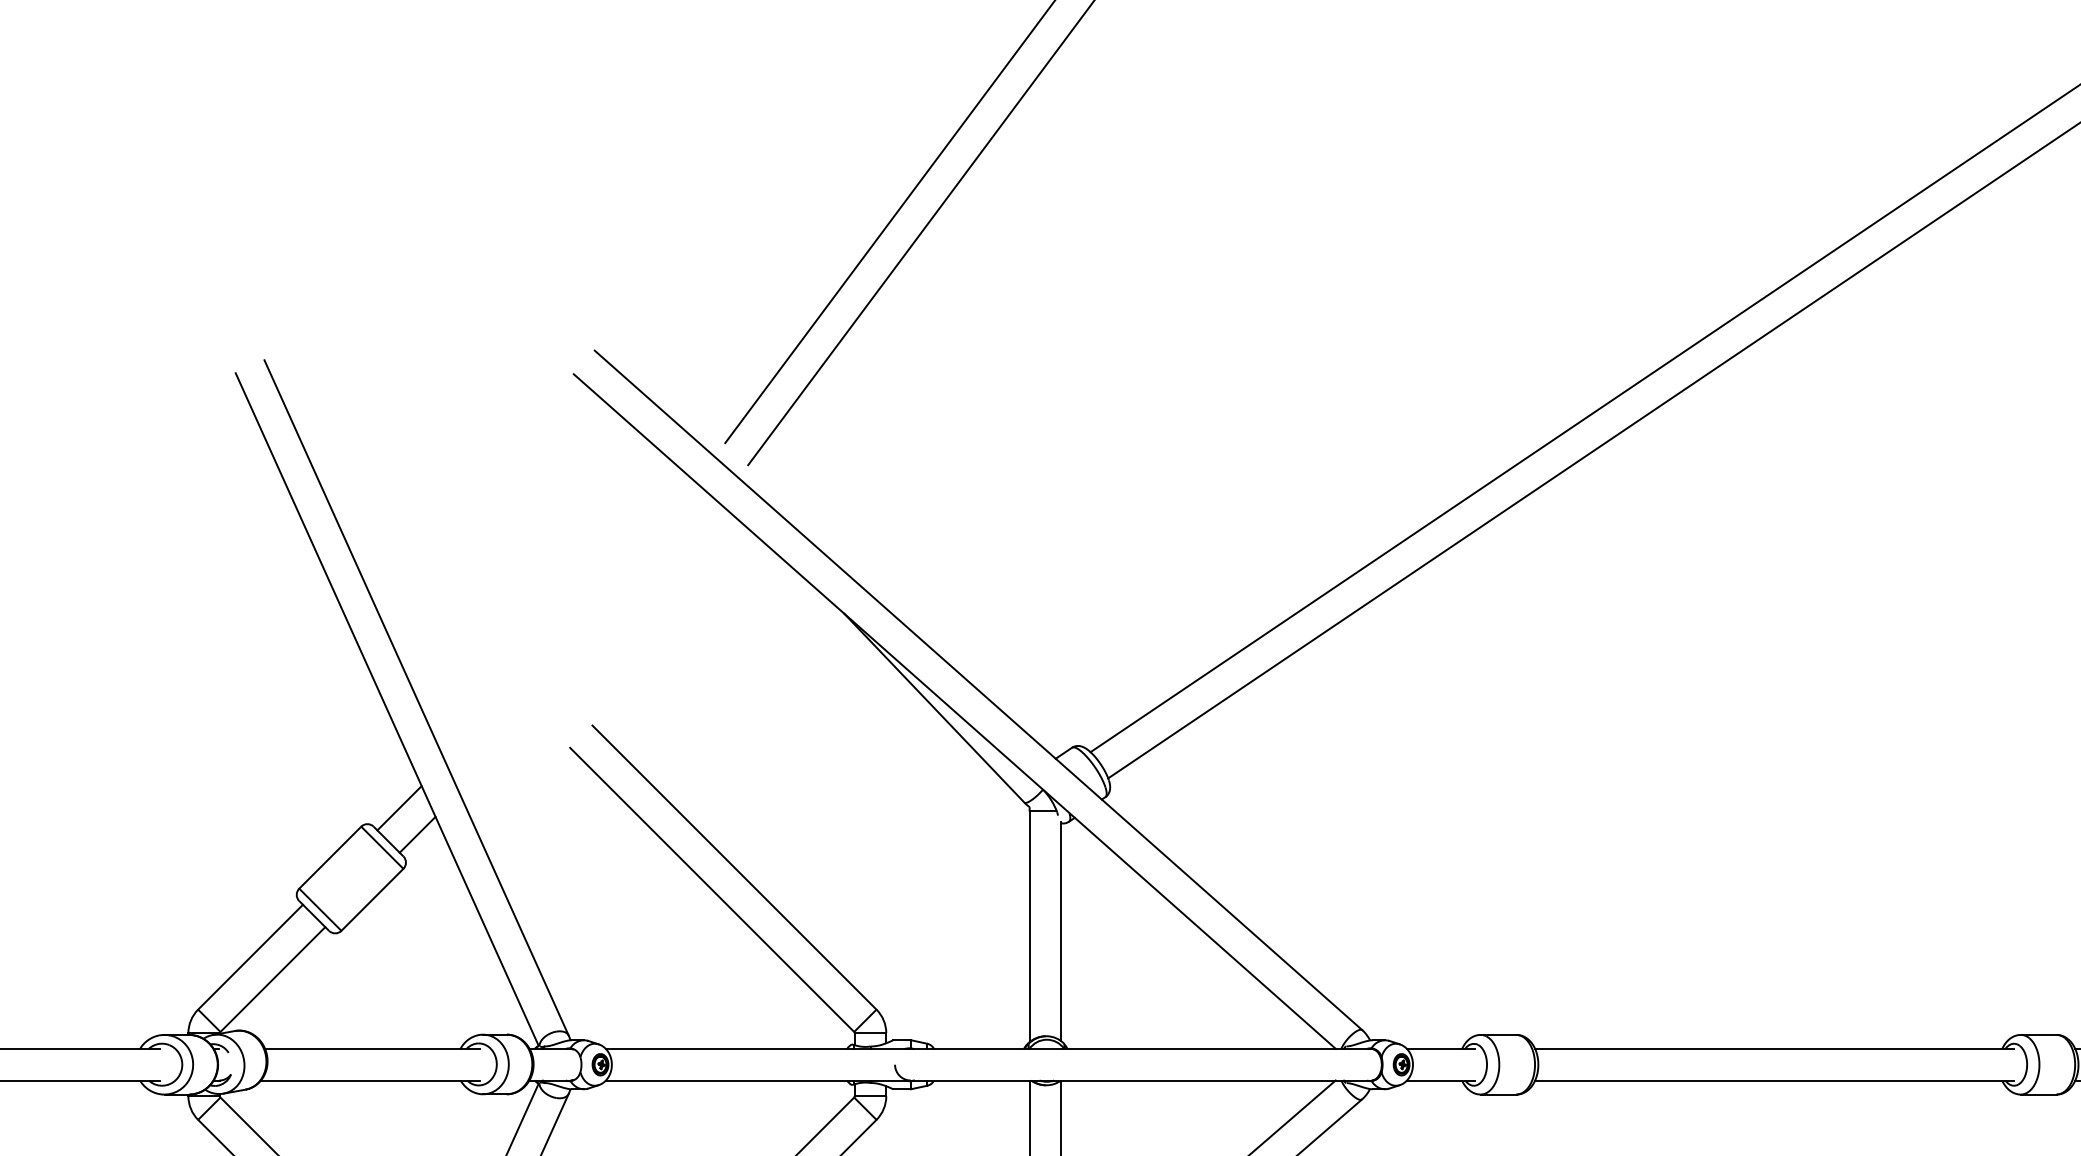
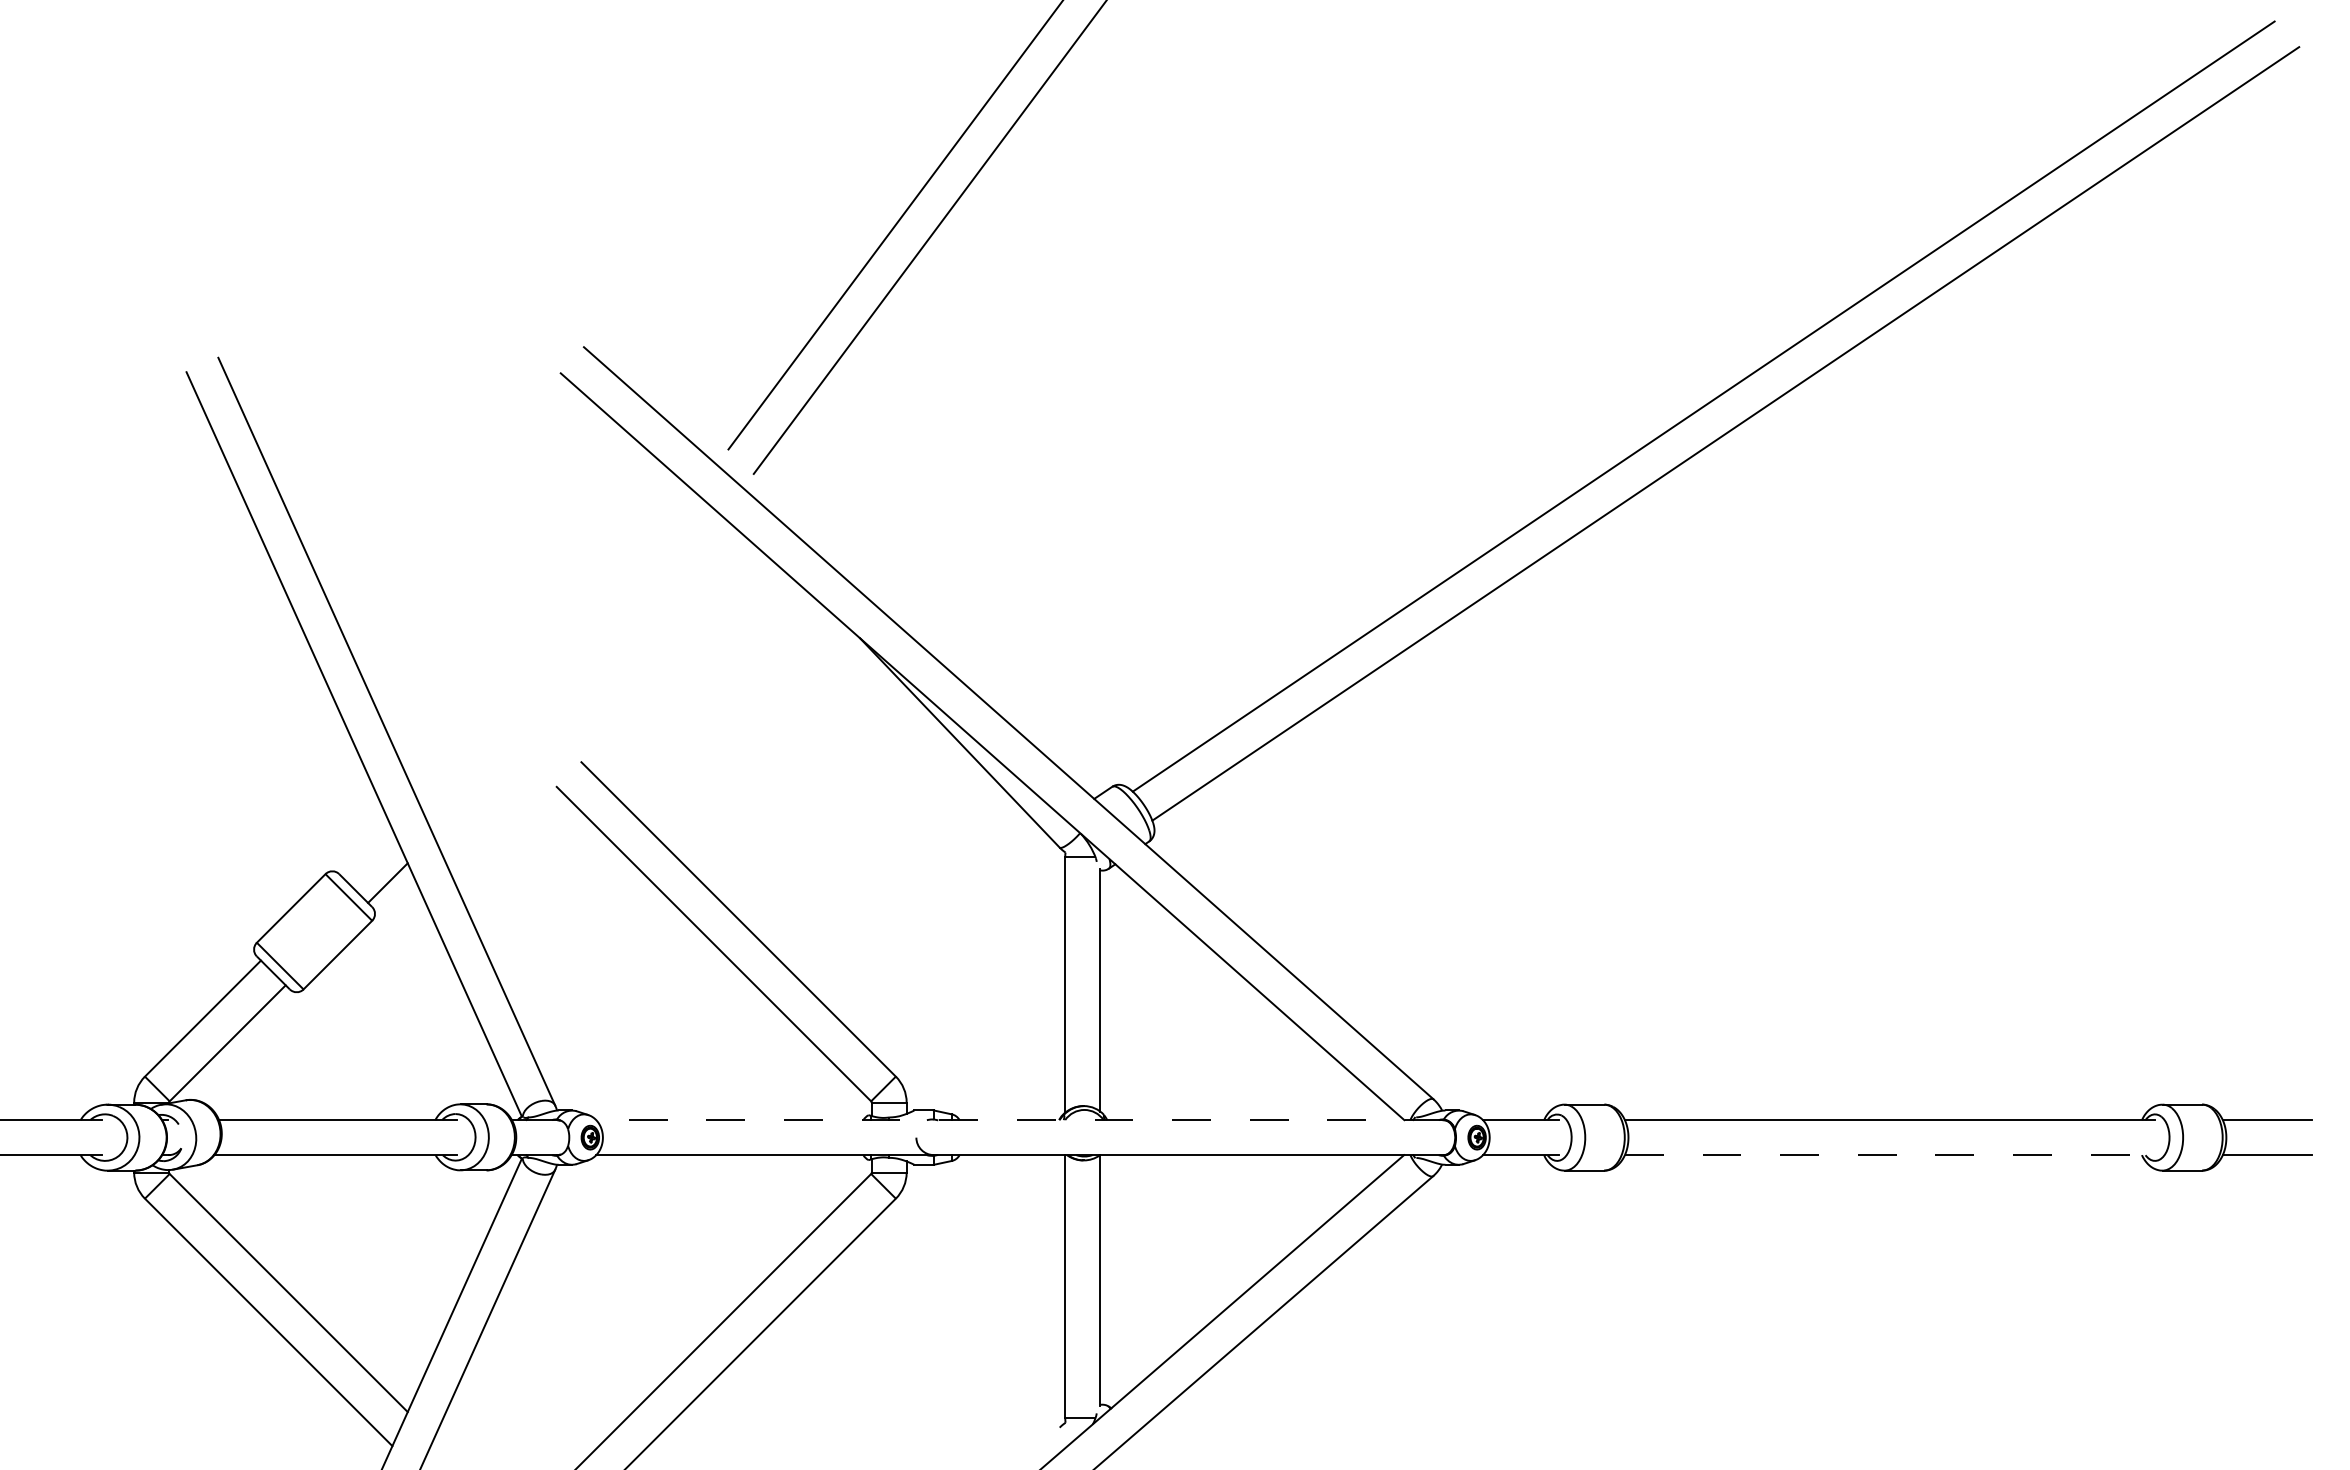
line: (399, 808) -> (367, 853), removed
line: (989, 1049) -> (1020, 1120), solid -> dashed
line: (1775, 1080) -> (1890, 1155), solid -> dashed

